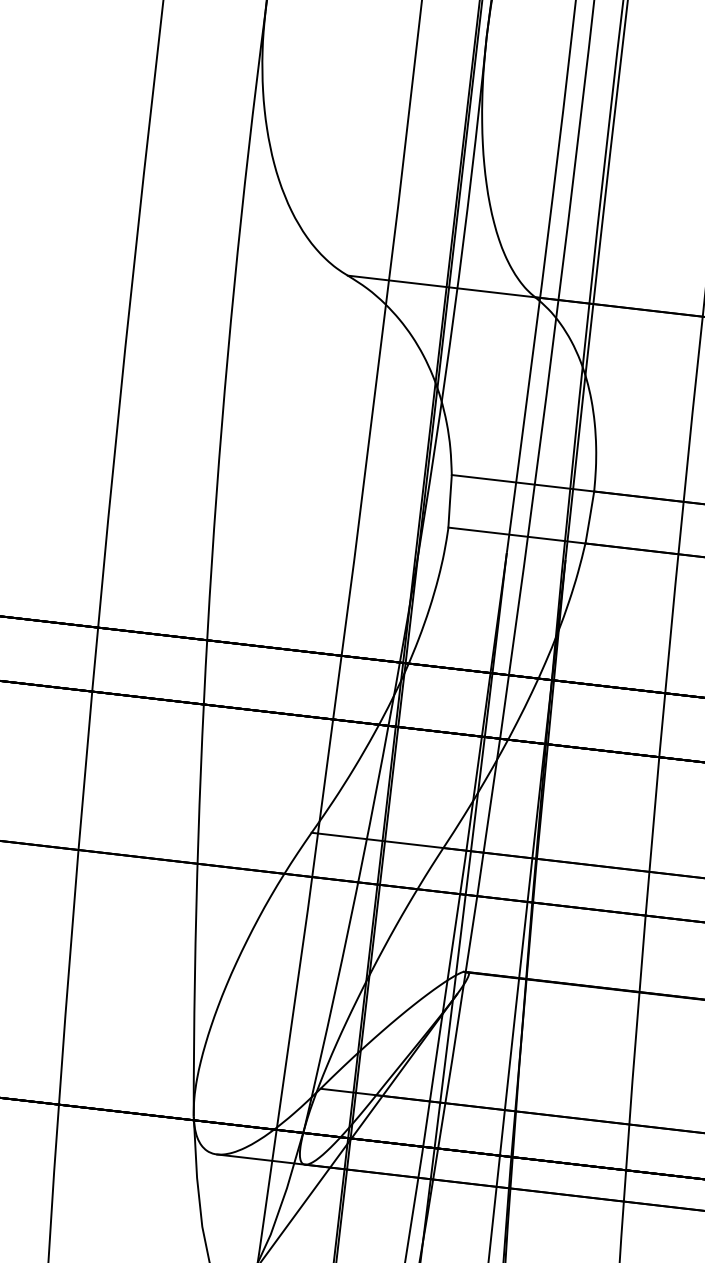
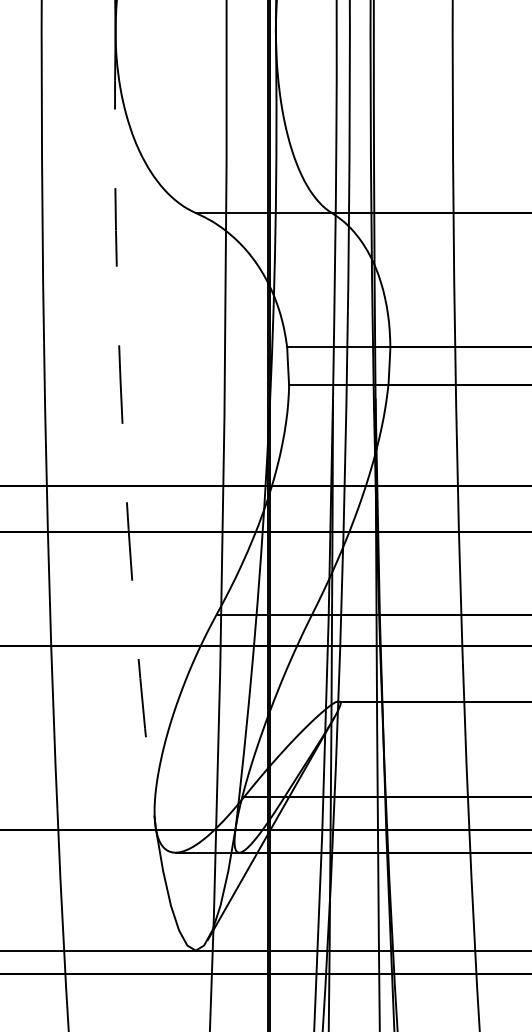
arc: (211, 562) -> (122, 429), solid -> dashed

